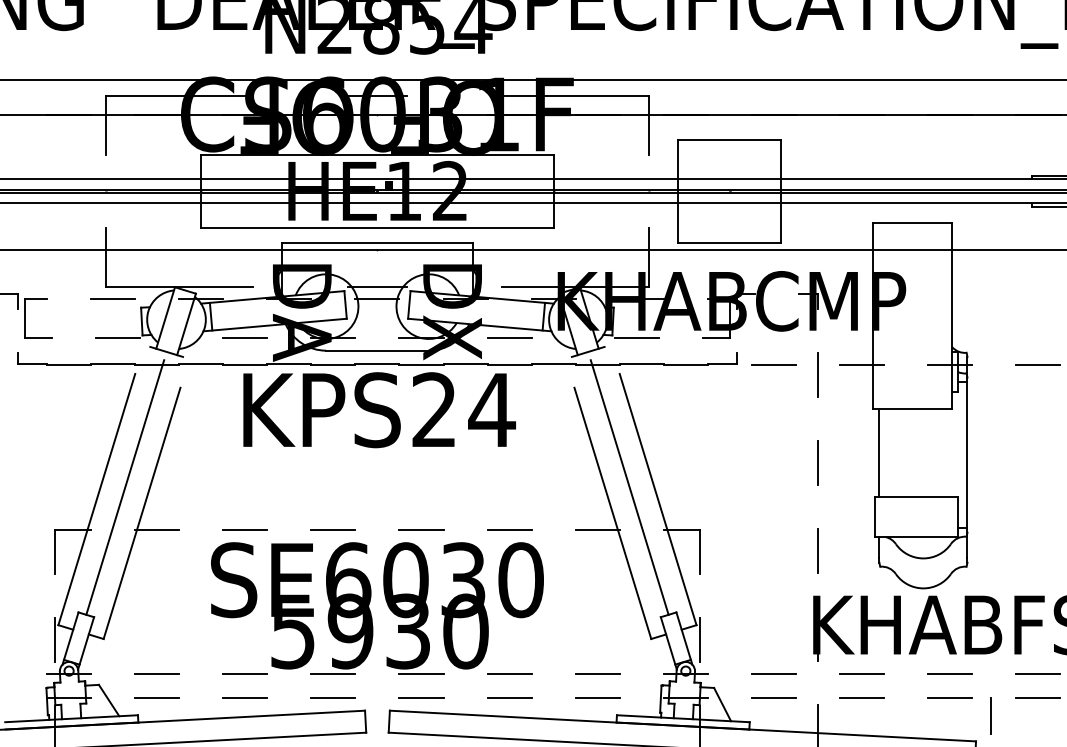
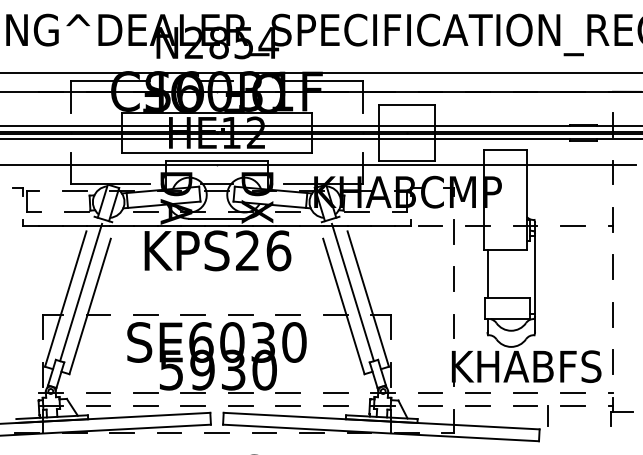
text: (491, 409) -> (278, 250), KPS24 -> KPS26

